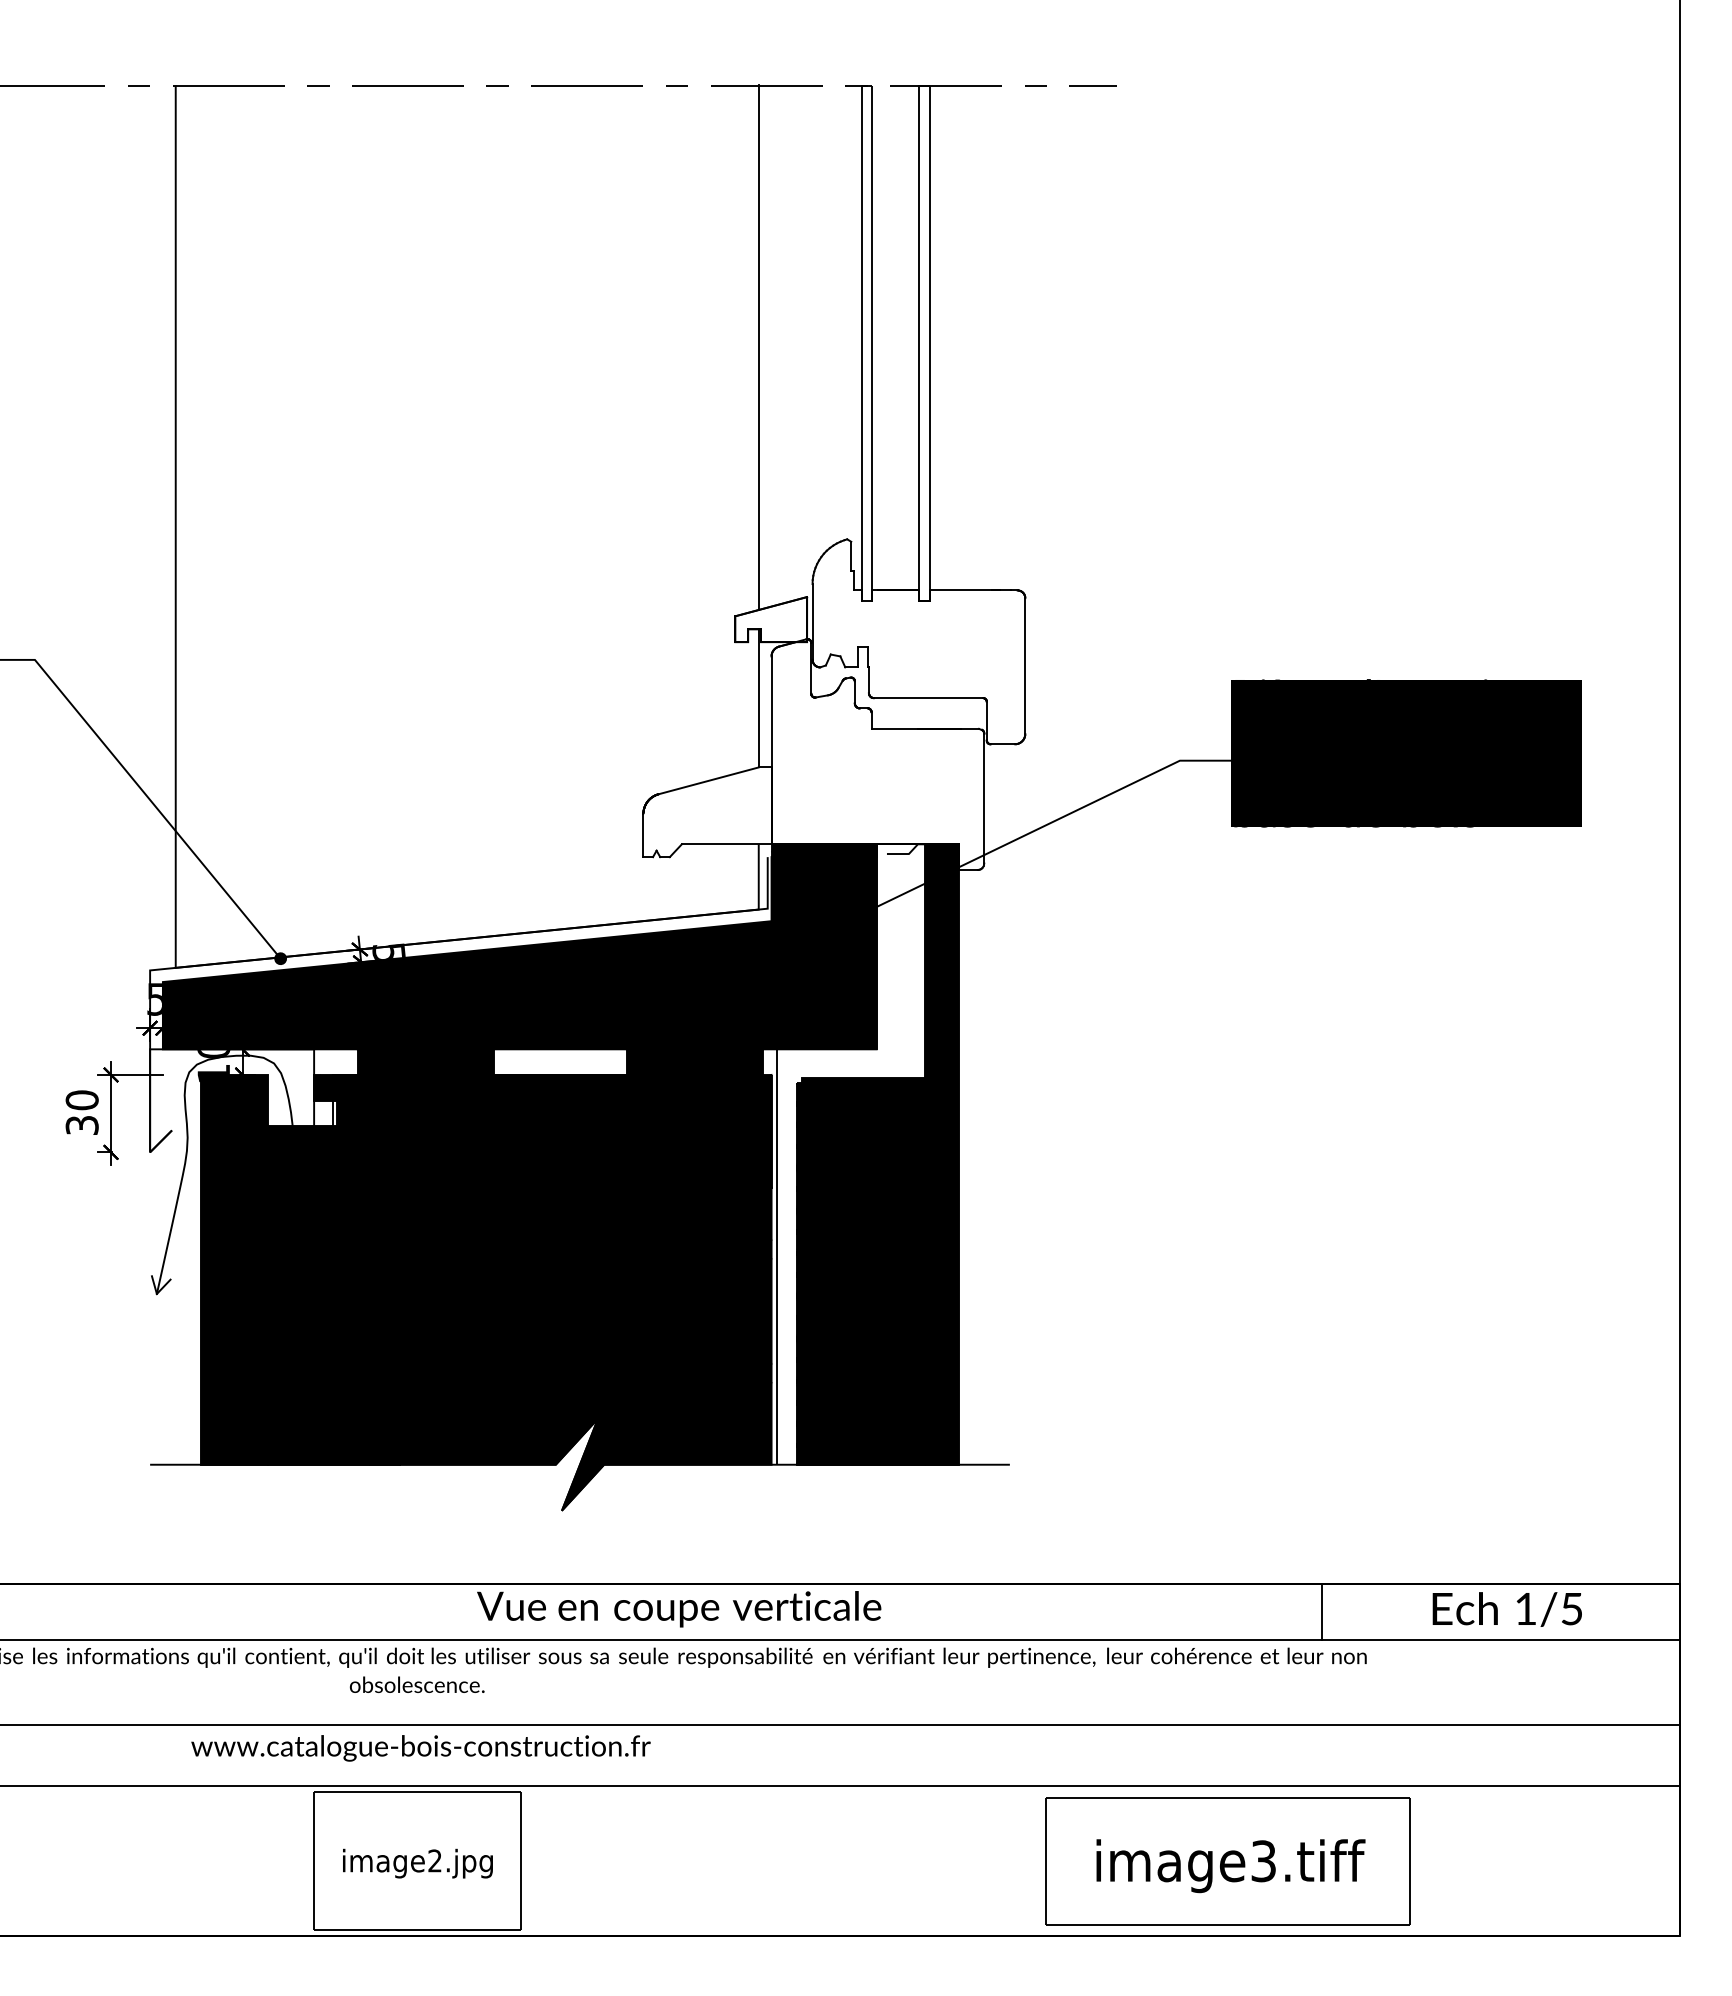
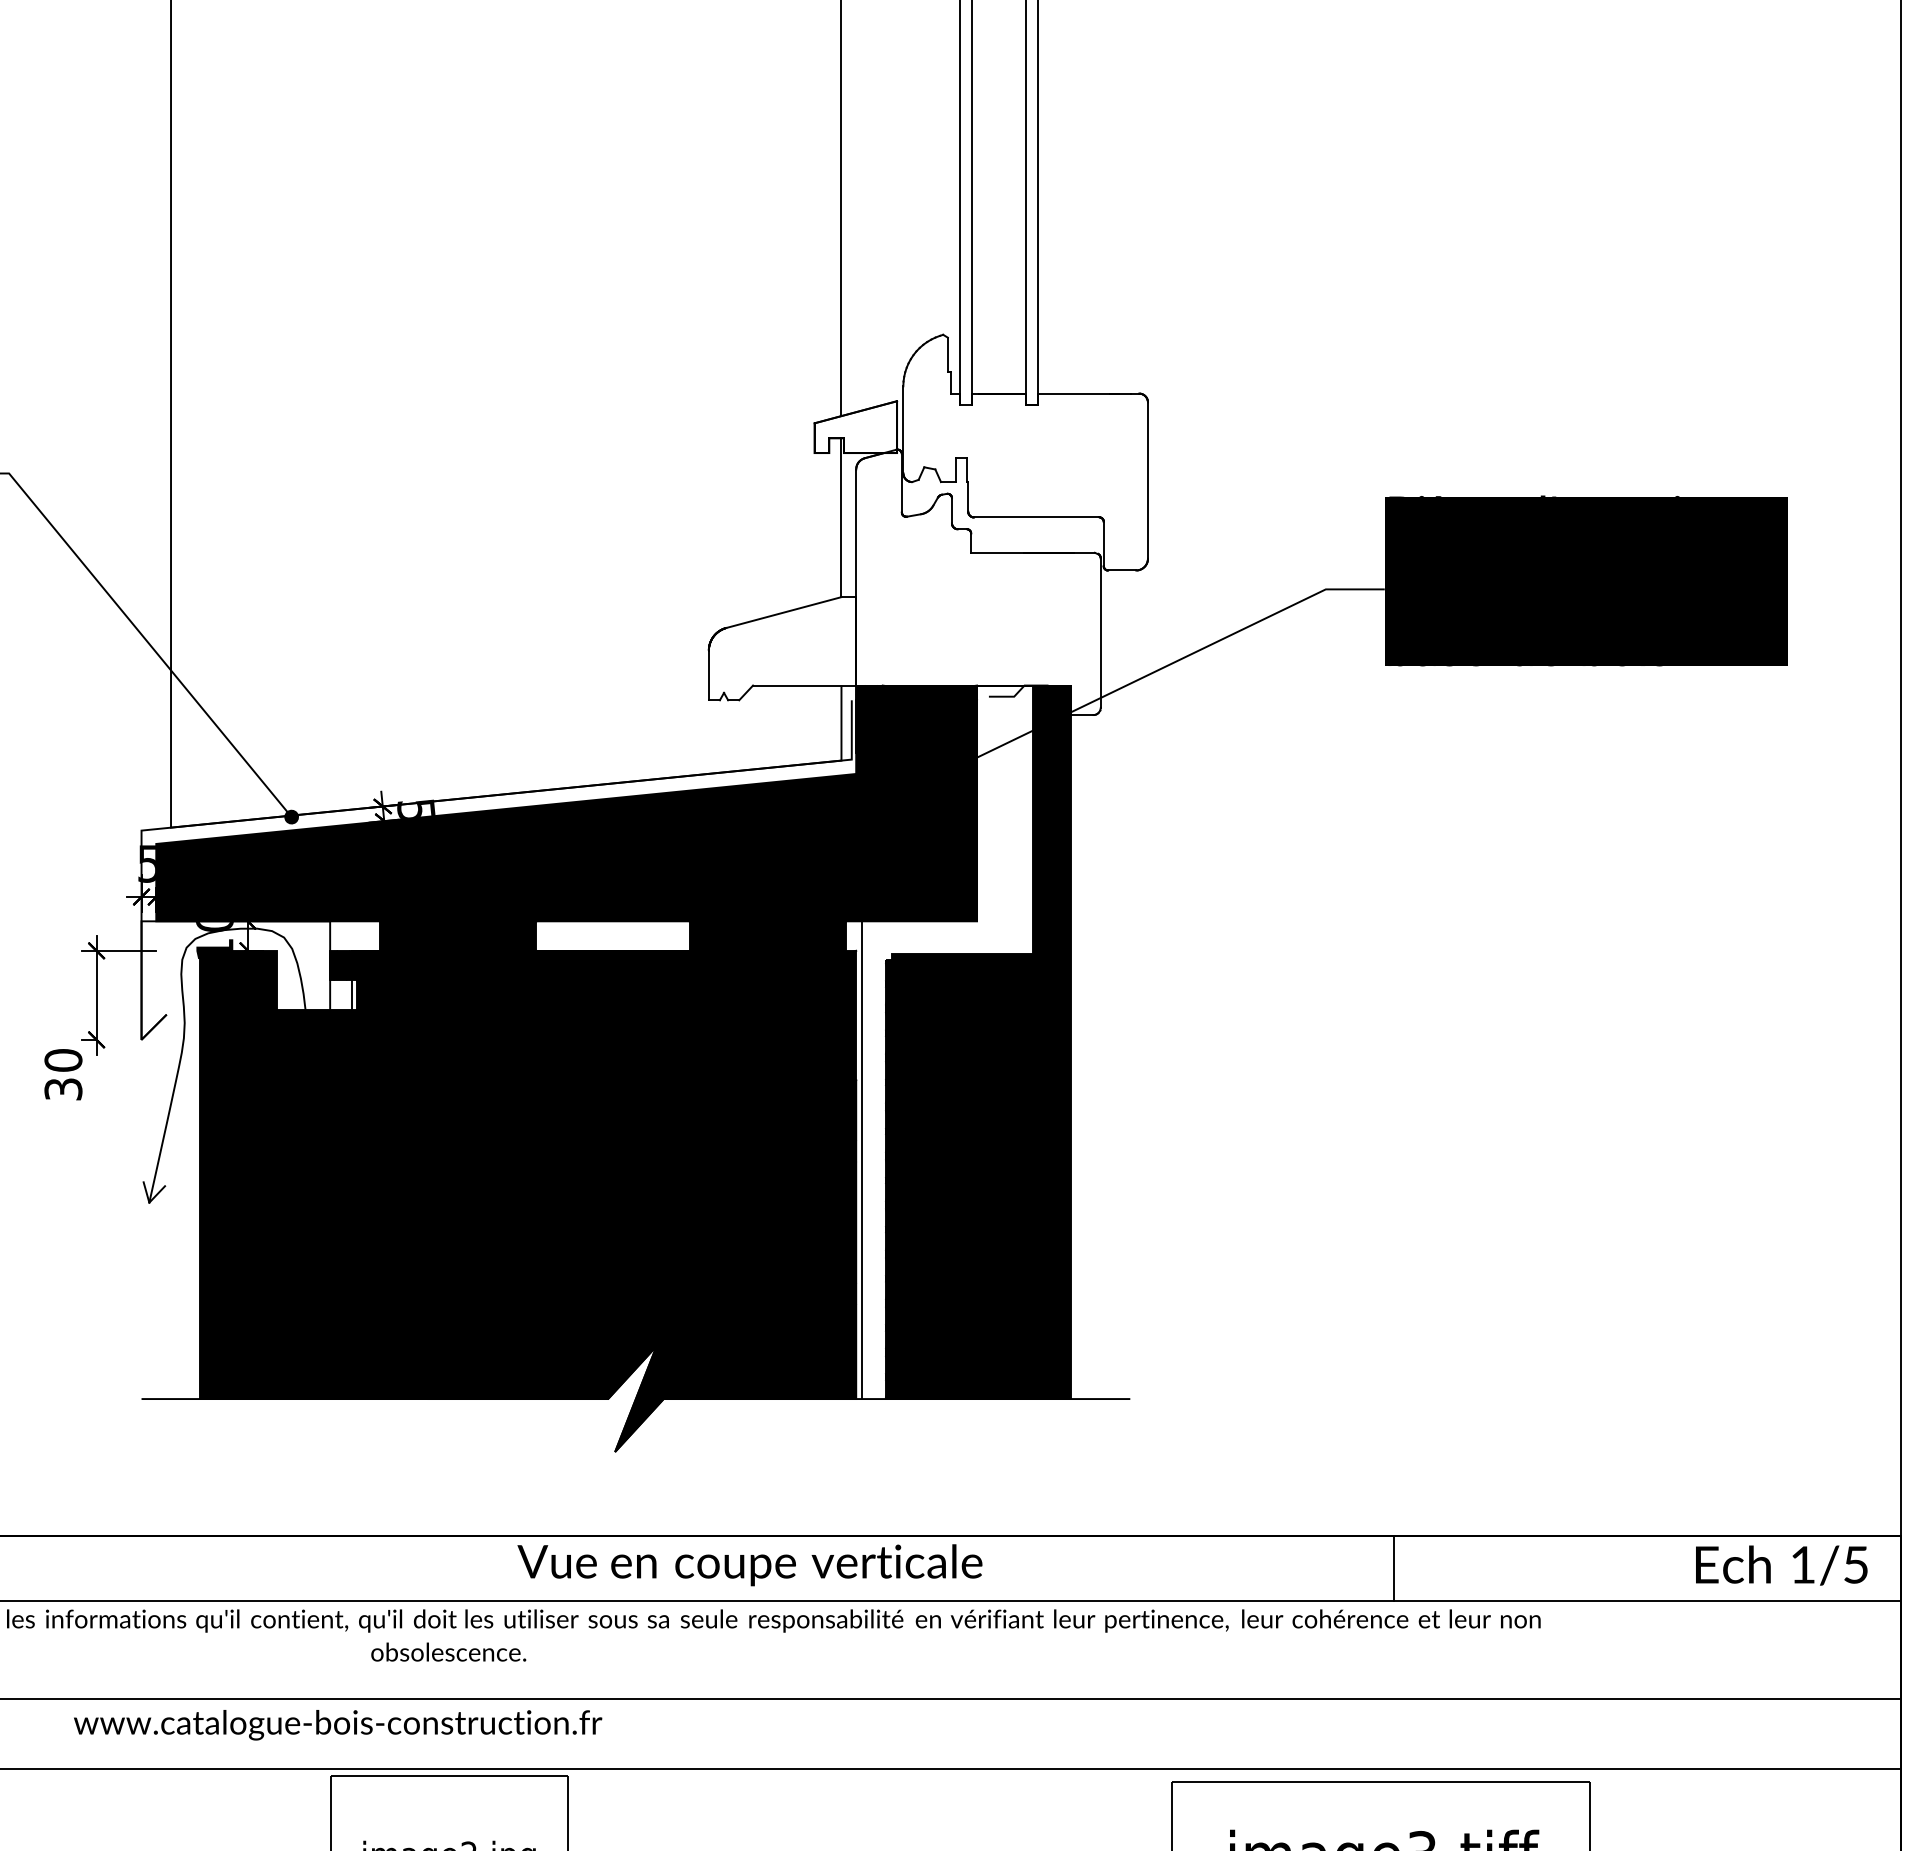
text: (81, 1112) -> (62, 1074), moved
text: (1506, 1609) -> (1780, 1565), moved
line: (1321, 1611) -> (1393, 1567), moved
text: (420, 1748) -> (337, 1725), moved

